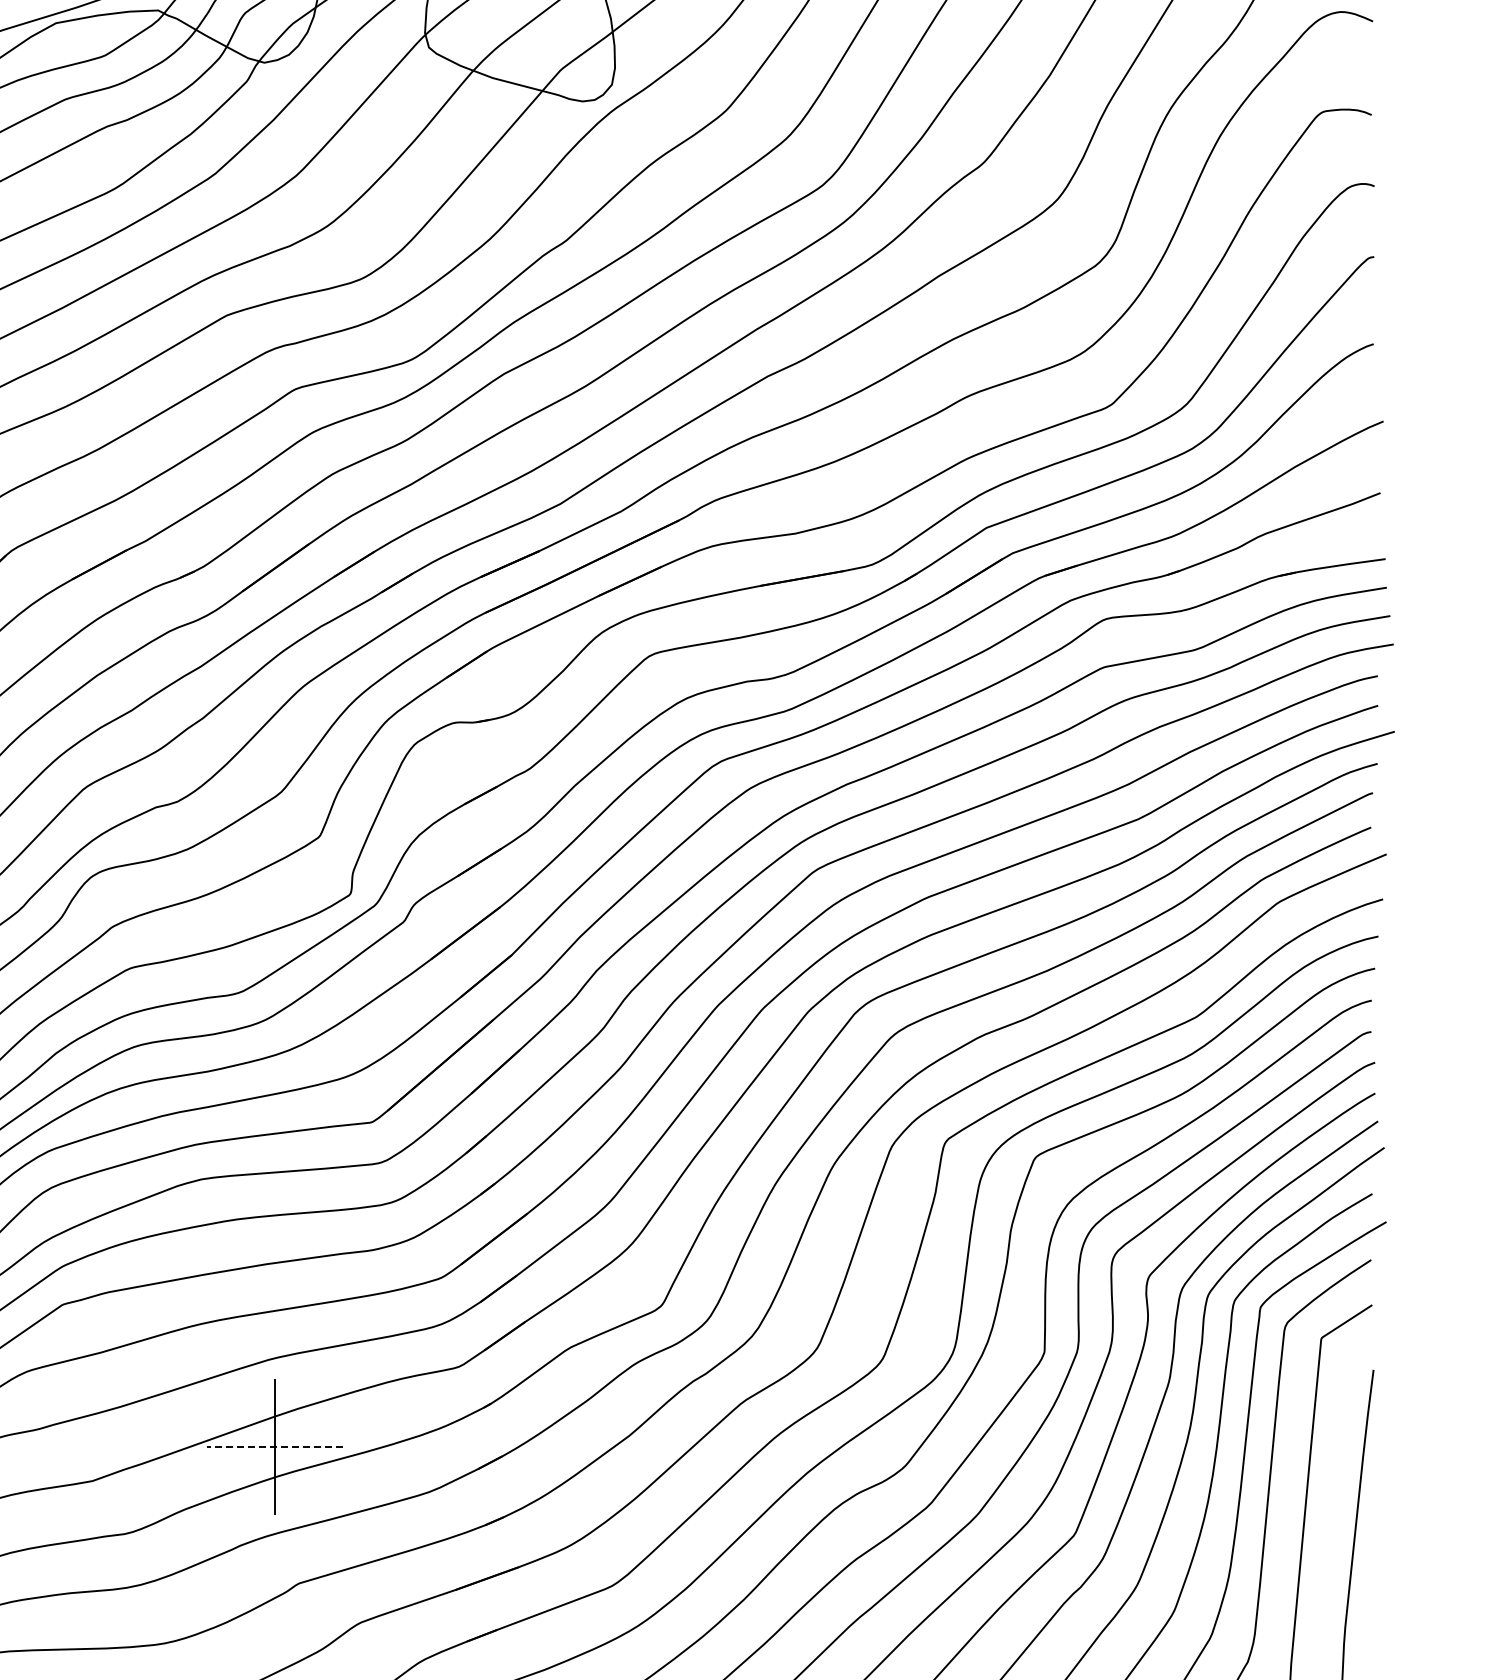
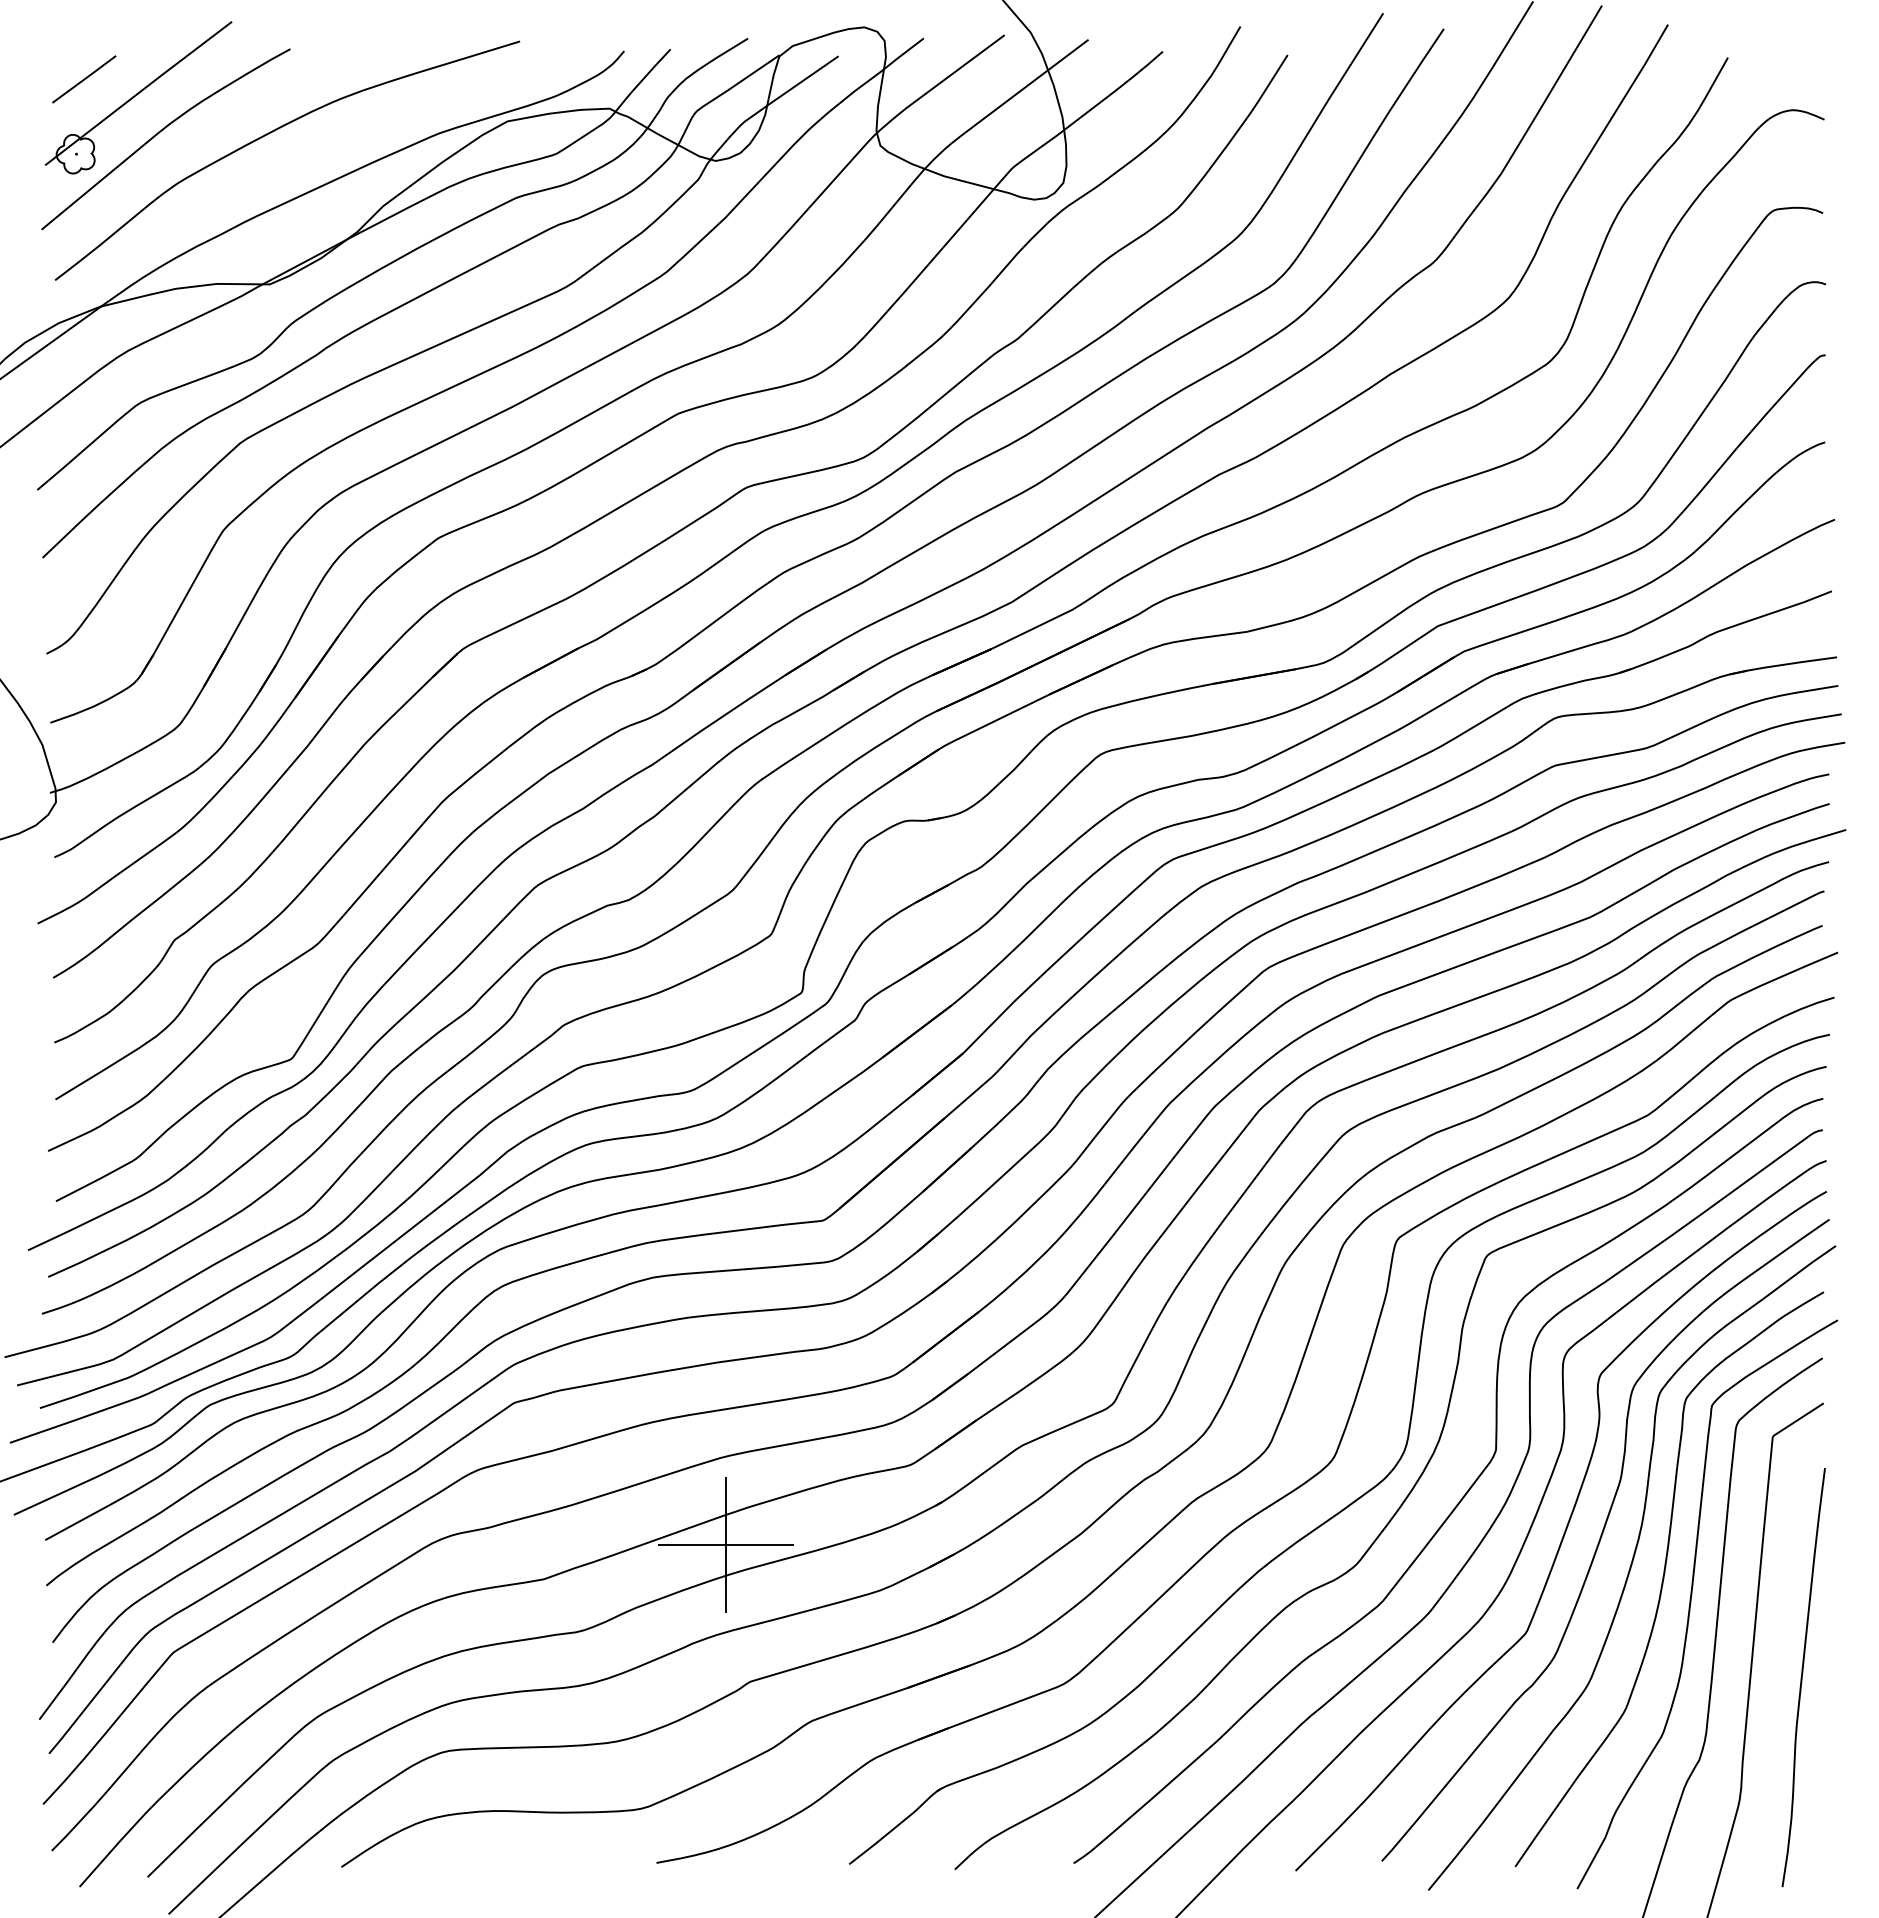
line: (275, 1447) -> (726, 1545), dashed -> solid

